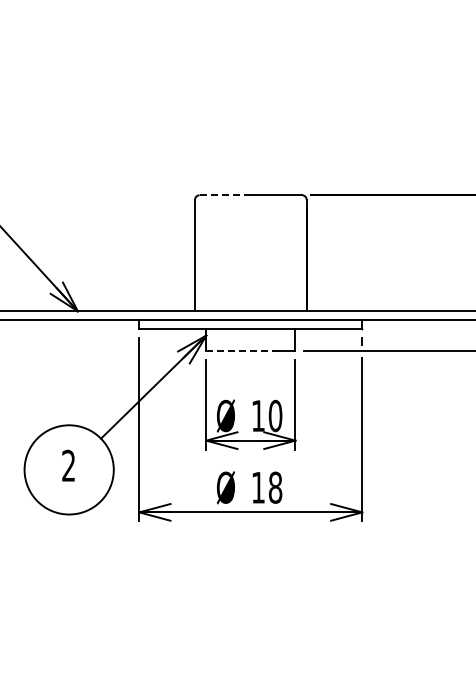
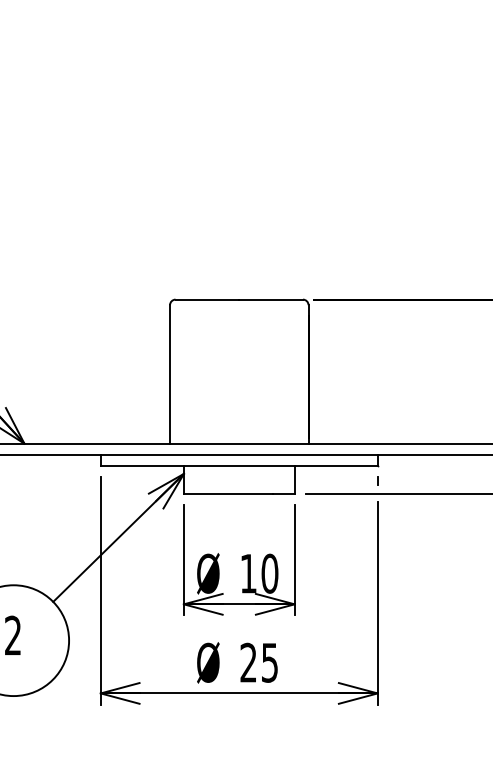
line: (225, 195) -> (207, 299), dashed -> solid
line: (241, 351) -> (227, 493), dashed -> solid
text: (266, 487) -> (258, 662), 18 -> 25

